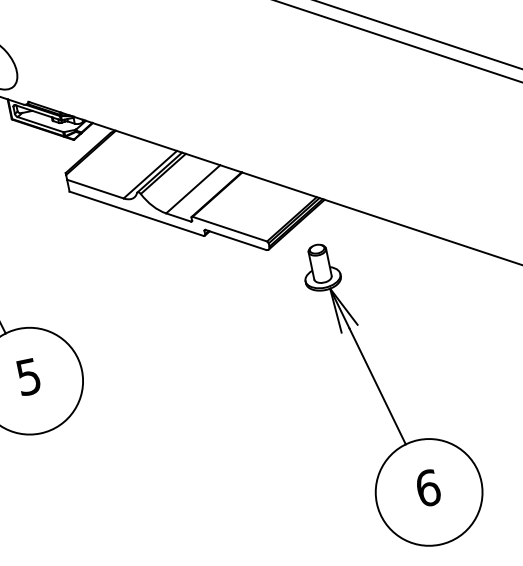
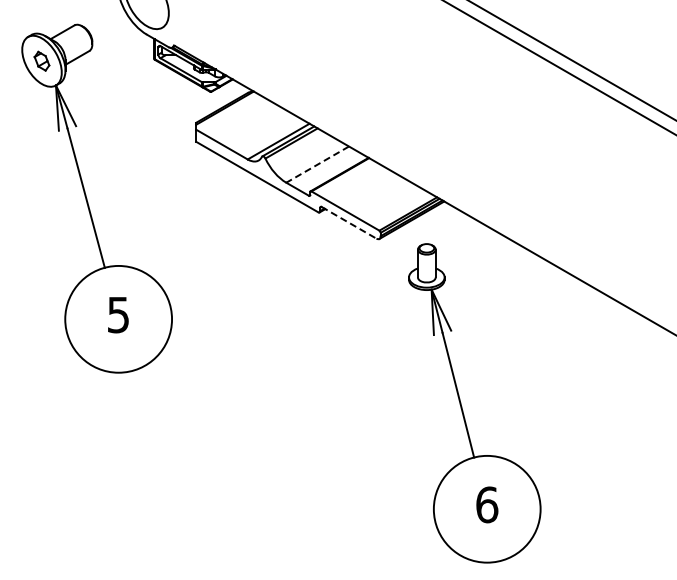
line: (193, 189) -> (317, 164), solid -> dashed
line: (236, 239) -> (349, 222), solid -> dashed

